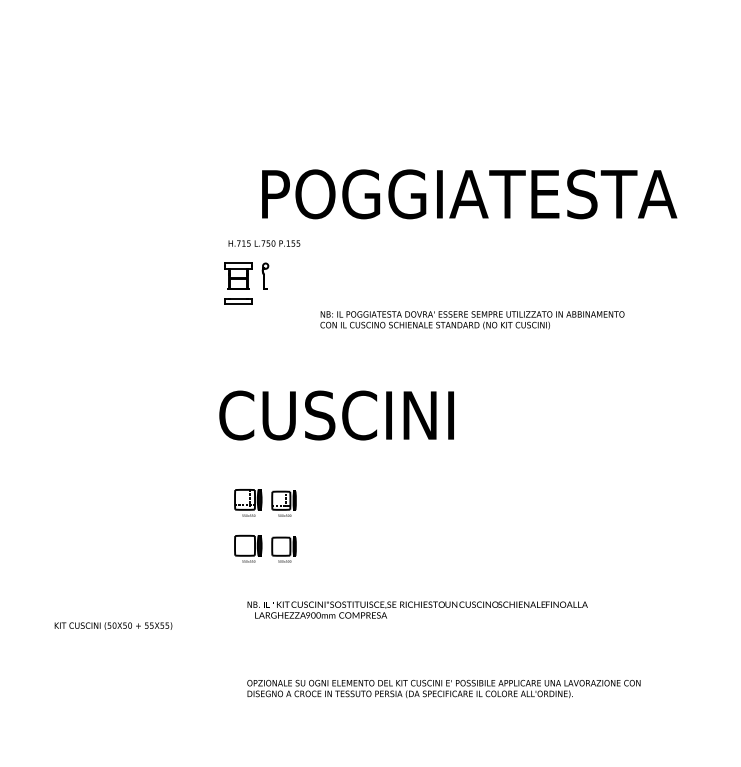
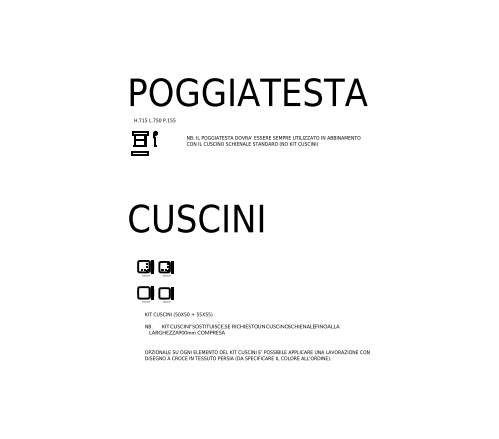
text: (468, 194) -> (248, 92), moved
text: (472, 320) -> (273, 141), moved
text: (112, 625) -> (178, 314), moved
text: (444, 688) -> (257, 355), moved

